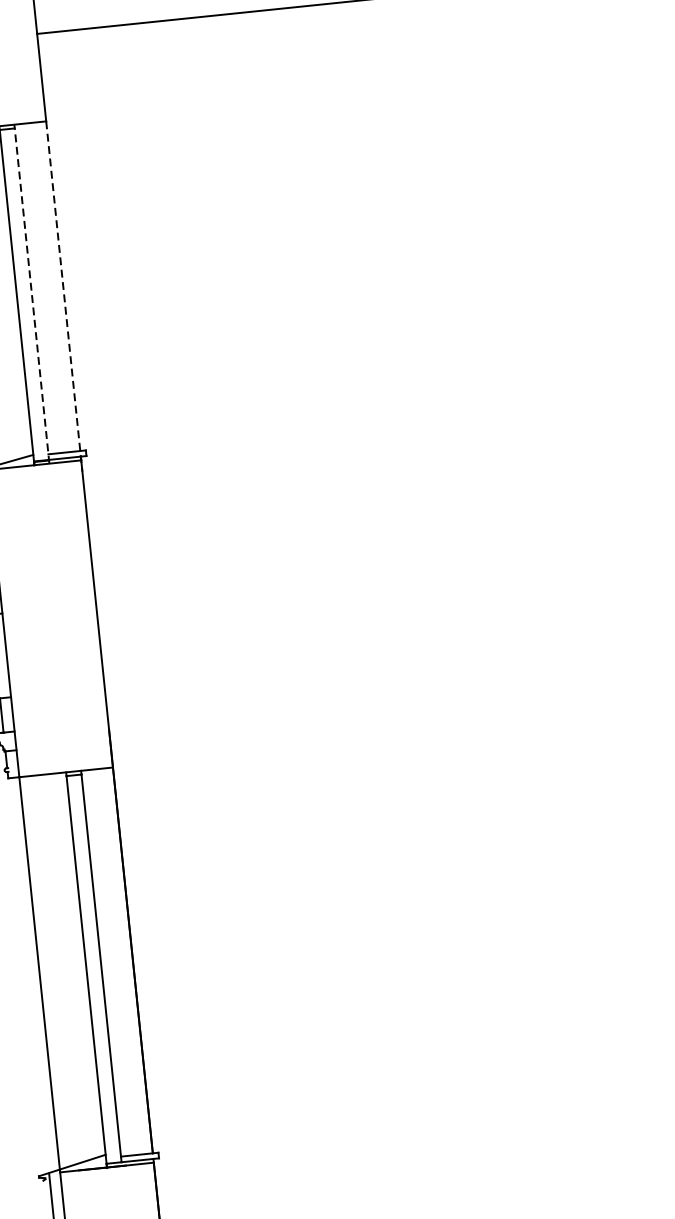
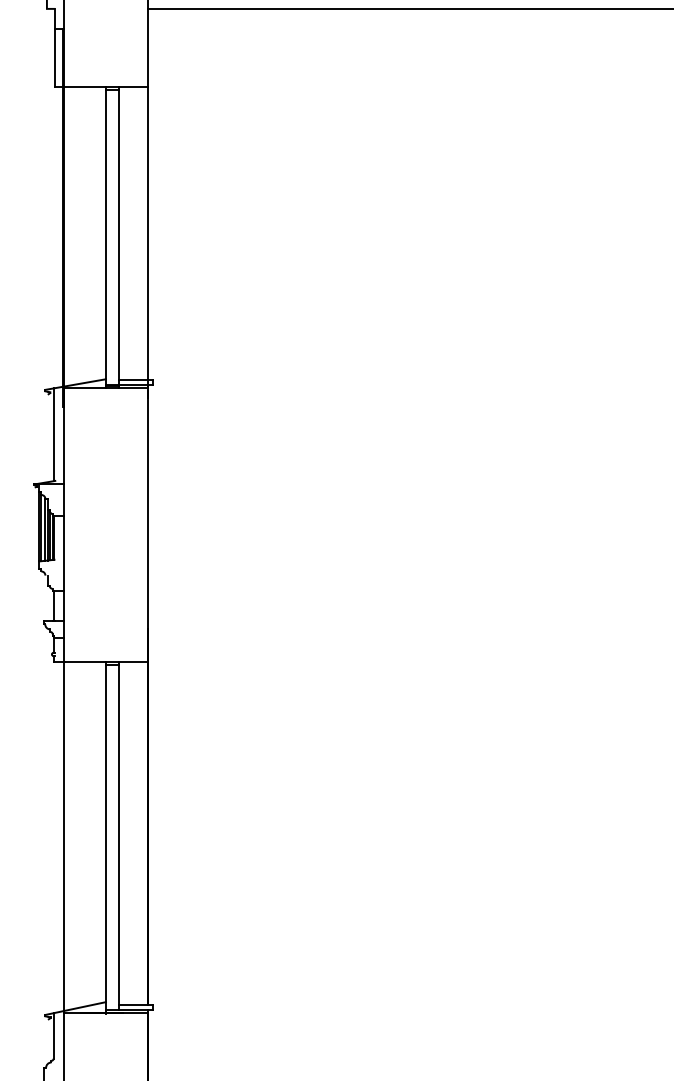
line: (32, 294) -> (119, 237), dashed -> solid
line: (64, 296) -> (147, 242), dashed -> solid

